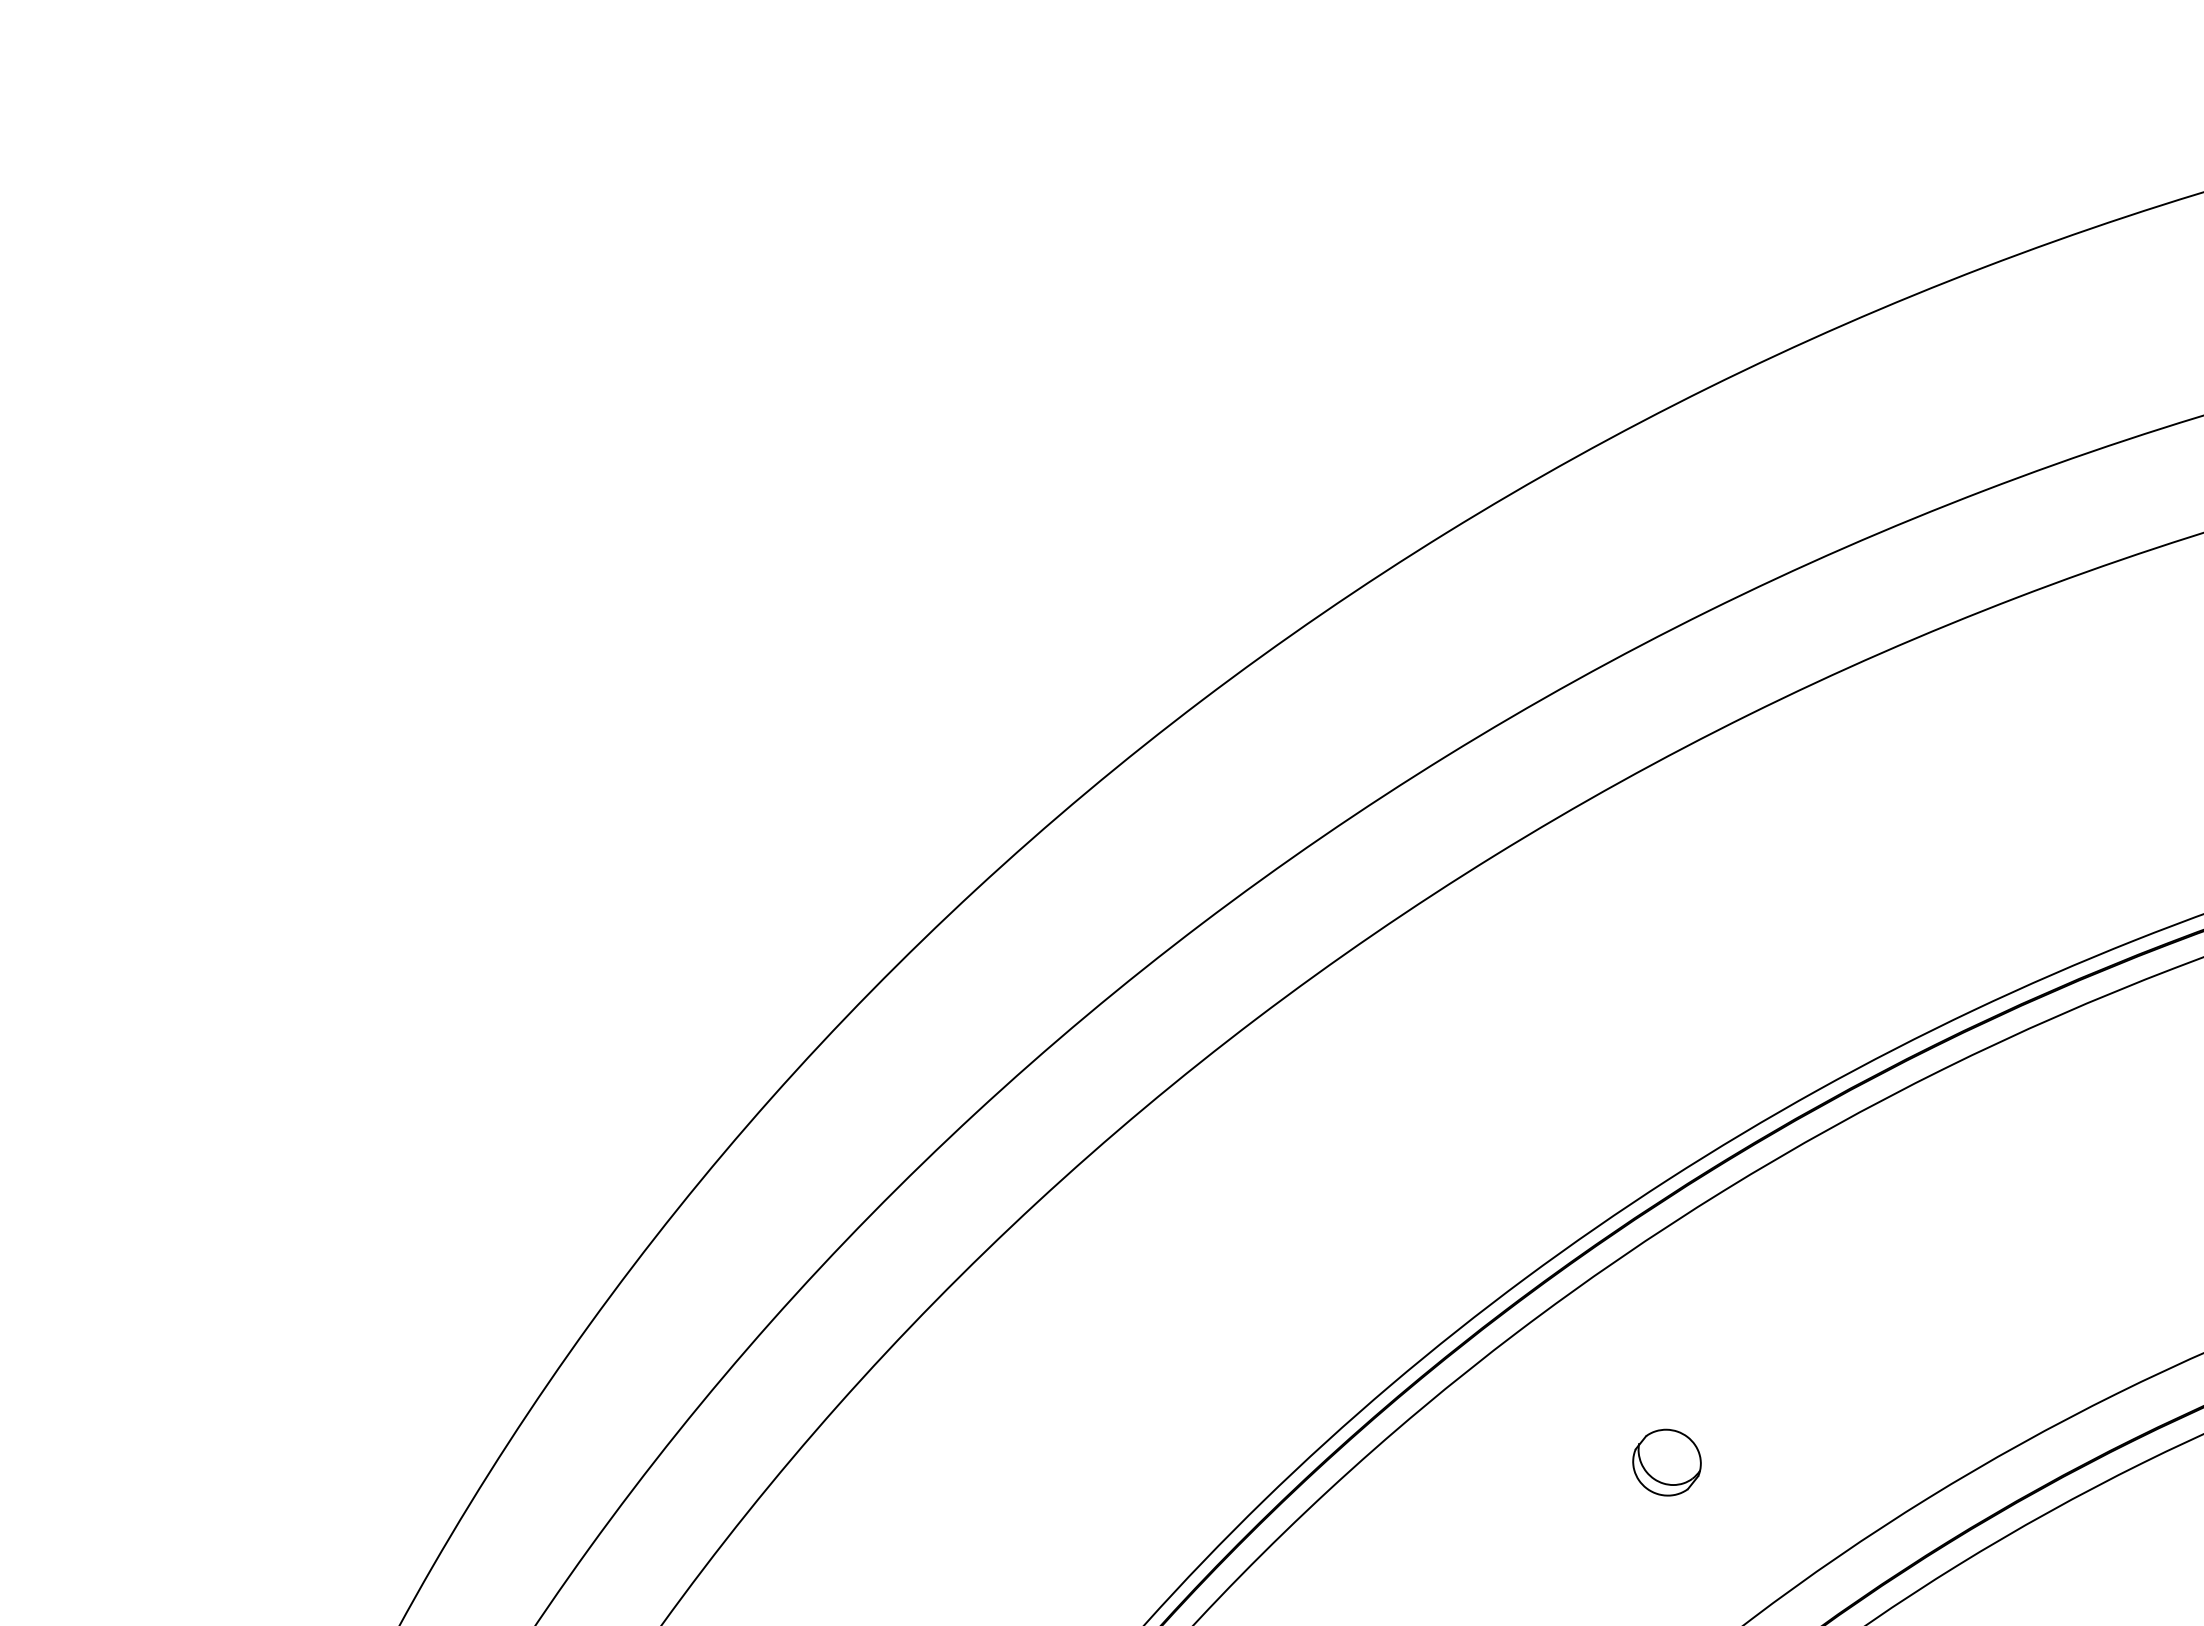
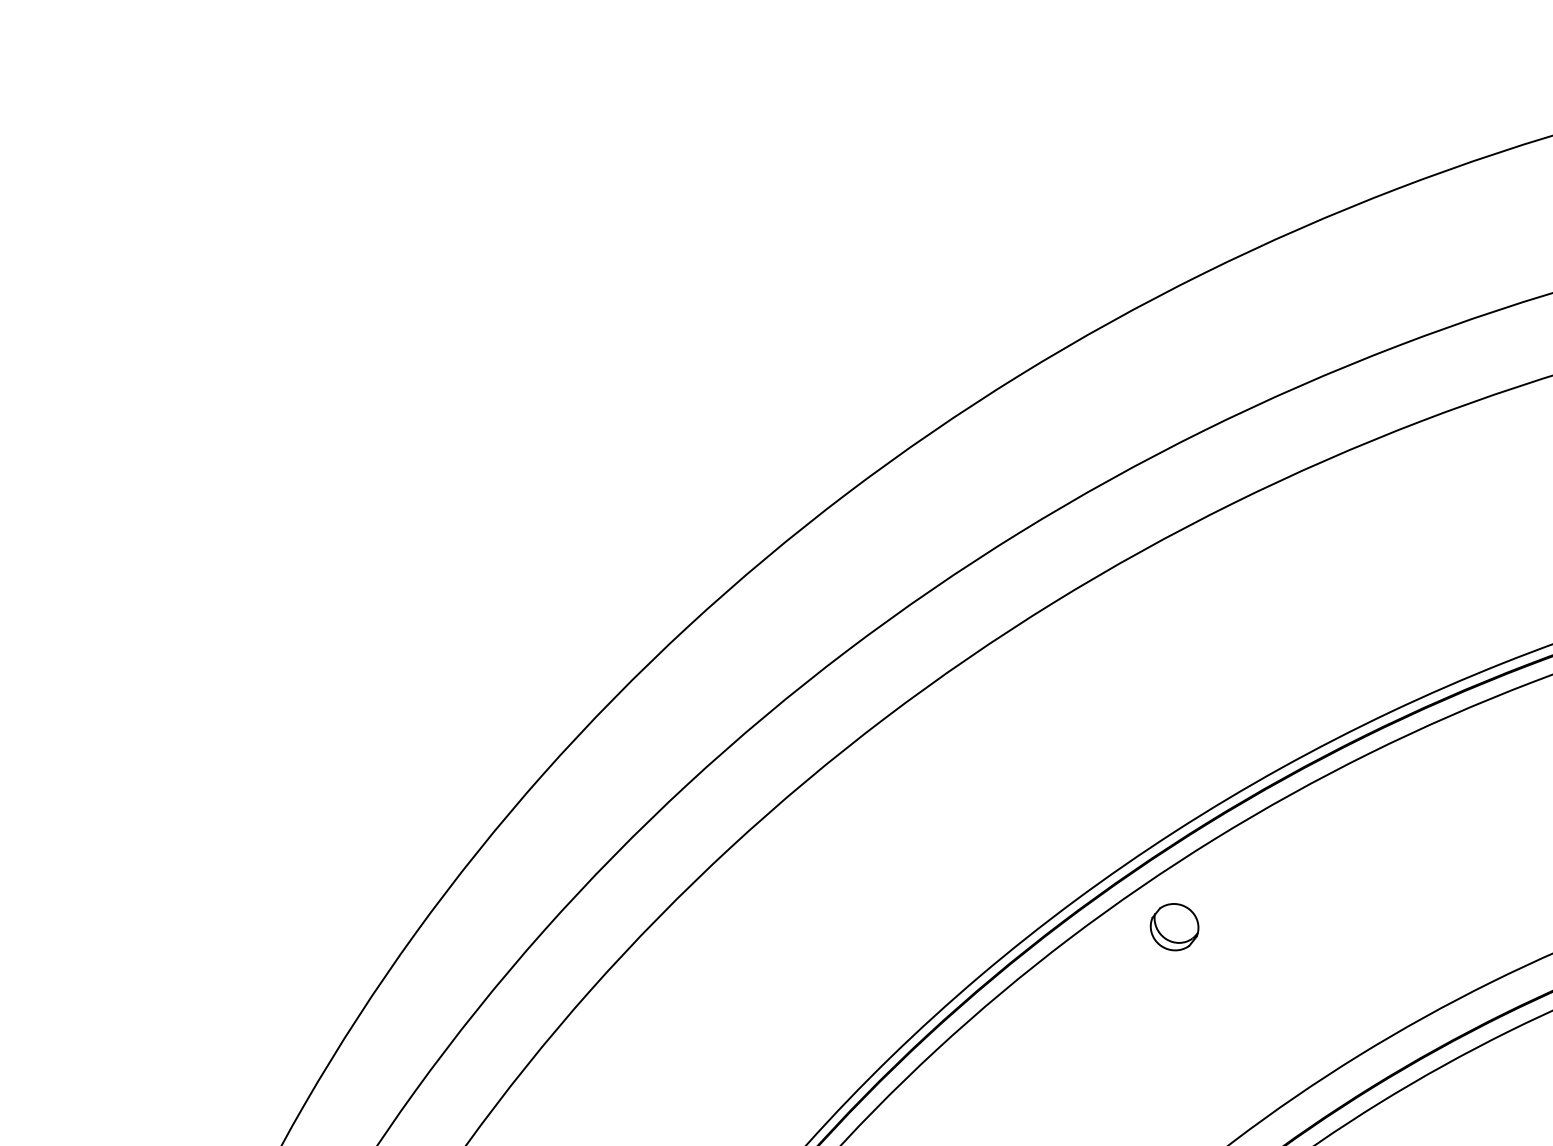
part: (1666, 1462) -> (1174, 927), moved

